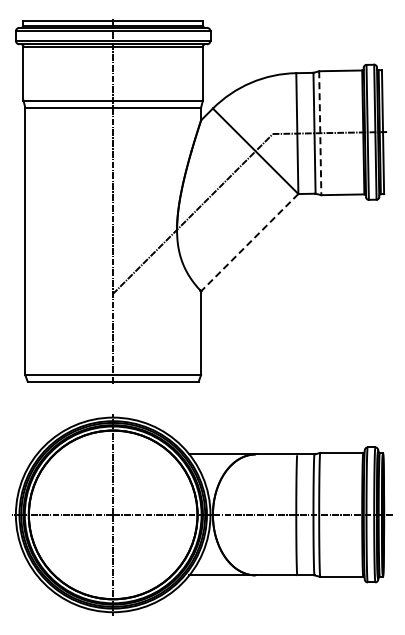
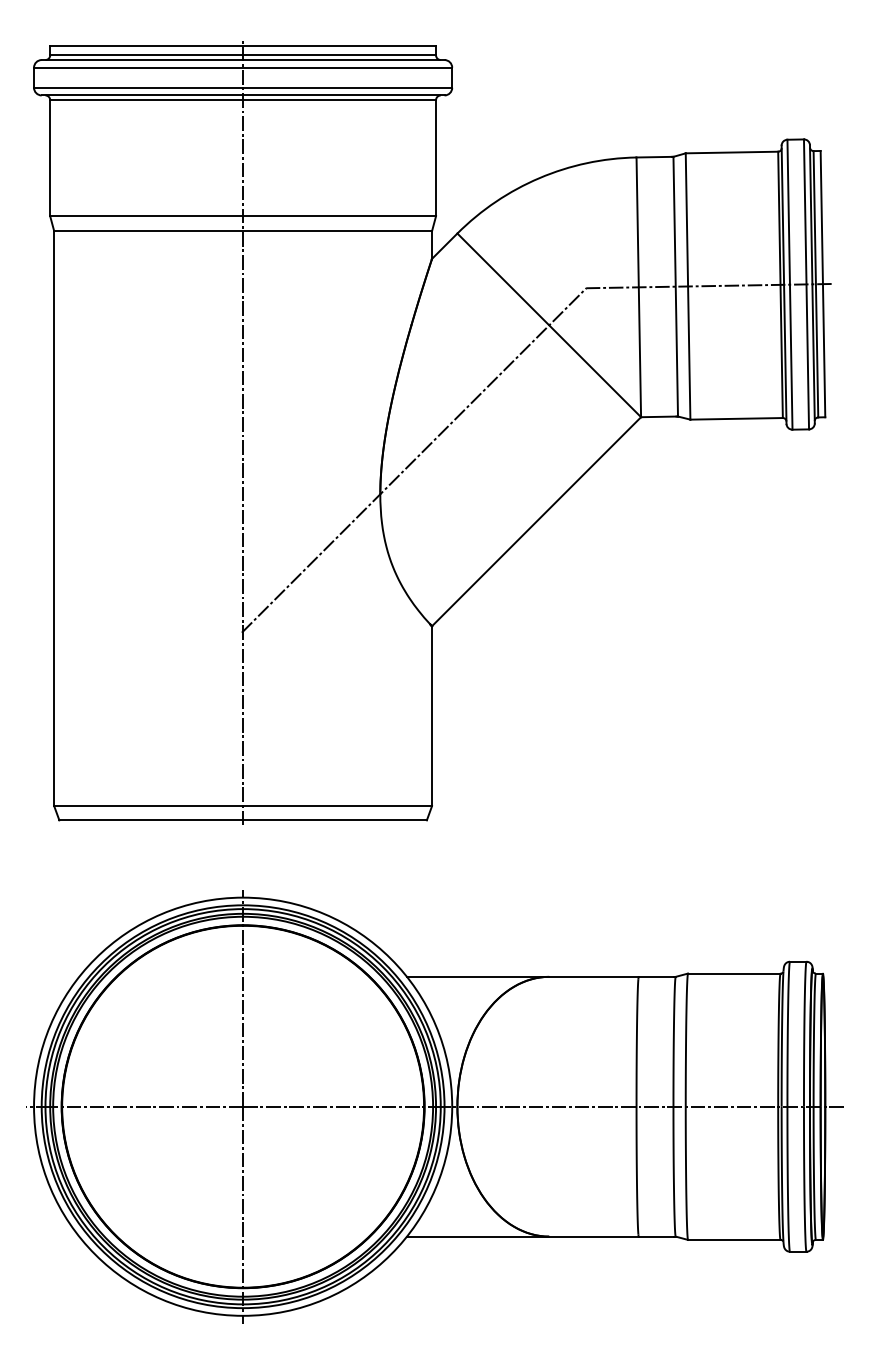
line: (320, 133) -> (688, 287), dashed -> solid
line: (249, 242) -> (535, 521), dashed -> solid

